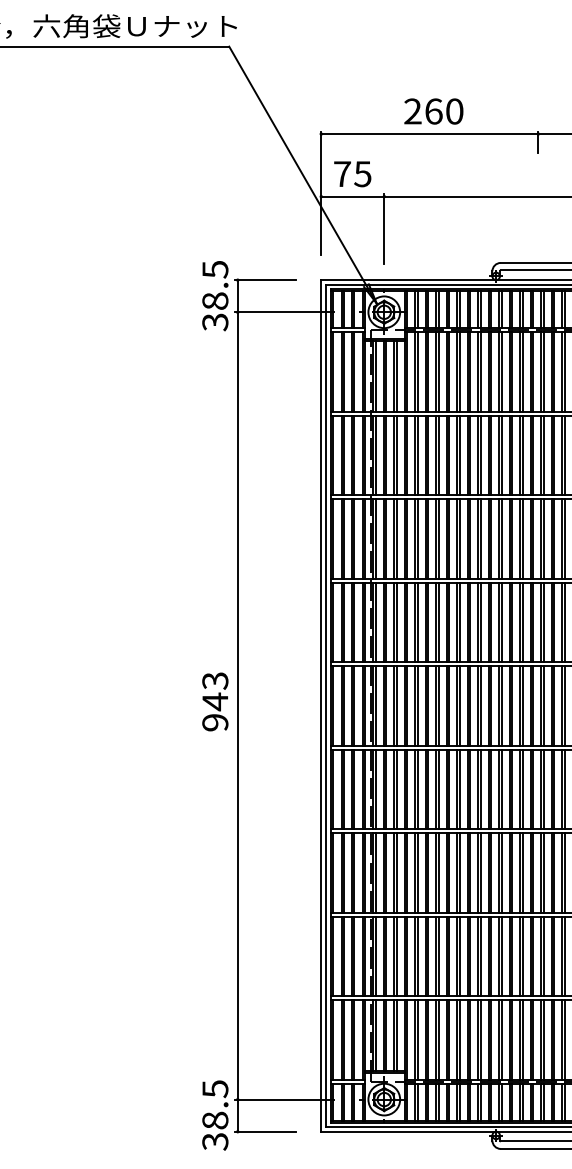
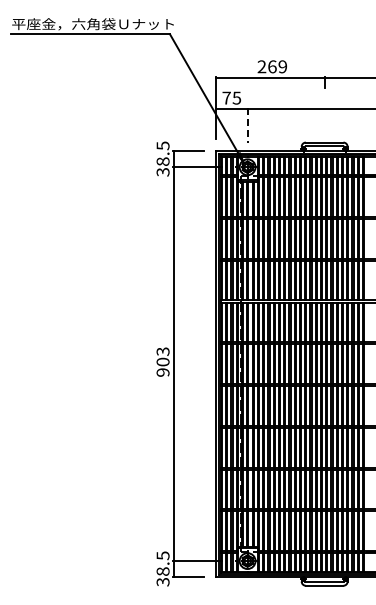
text: (454, 110) -> (282, 66), 260 -> 269
line: (384, 230) -> (247, 126), solid -> dashed
text: (214, 700) -> (162, 361), 943 -> 903

